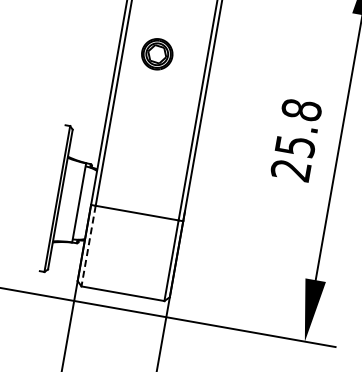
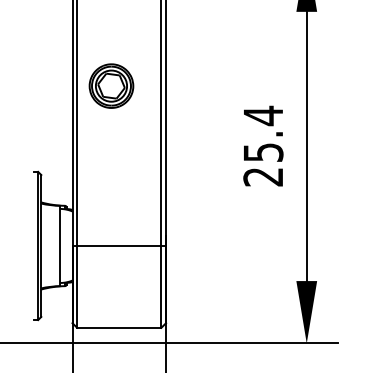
part: (157, 53) -> (111, 85), size x1.43
text: (301, 109) -> (263, 115), 25.8 -> 25.4
line: (88, 245) -> (77, 286), dashed -> solid

